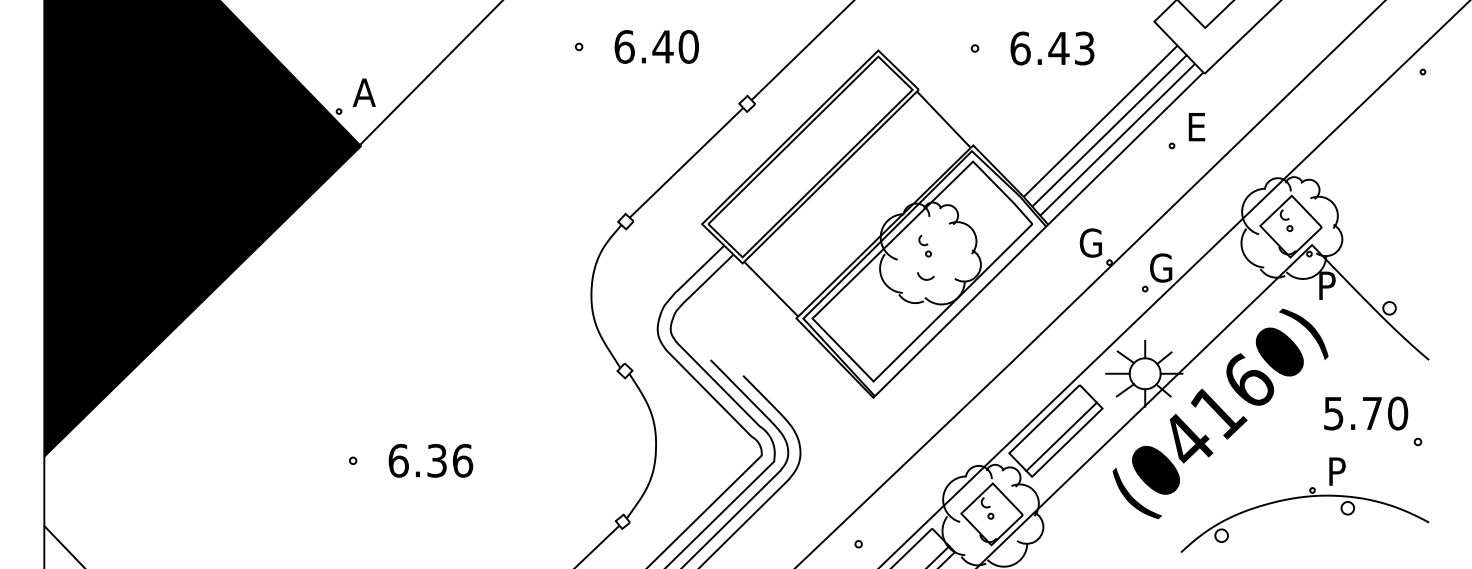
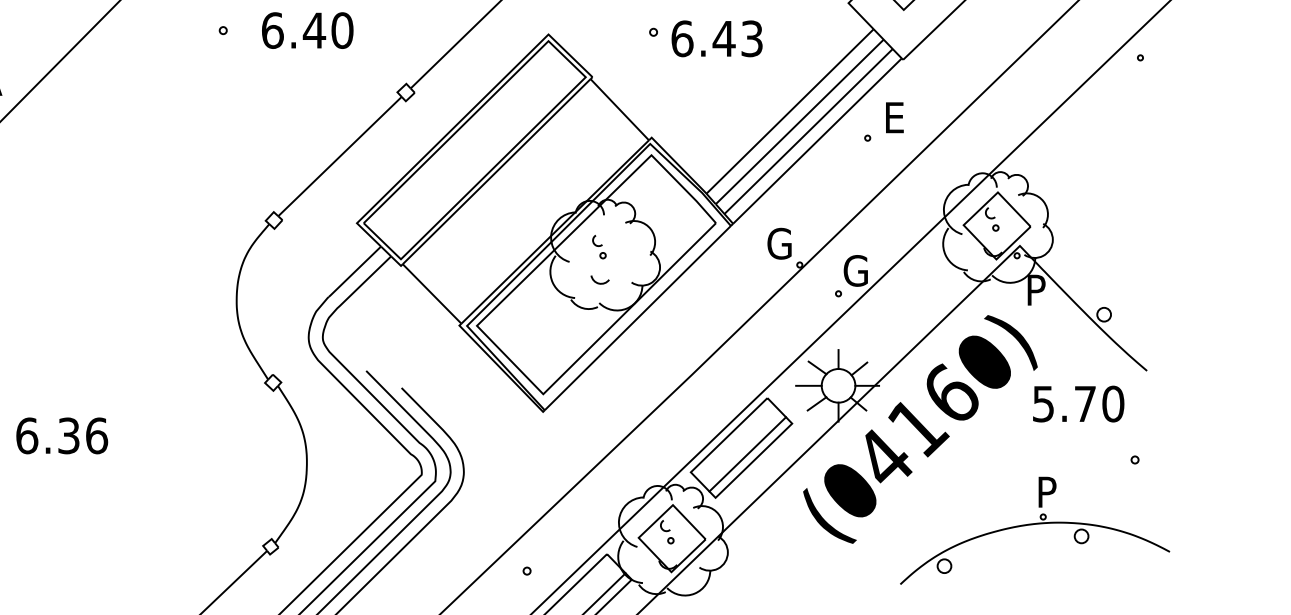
text: (1052, 48) -> (717, 38), moved
text: (1366, 413) -> (1079, 404), moved
text: (430, 460) -> (61, 435), moved
part: (1301, 498) -> (1031, 525), moved

